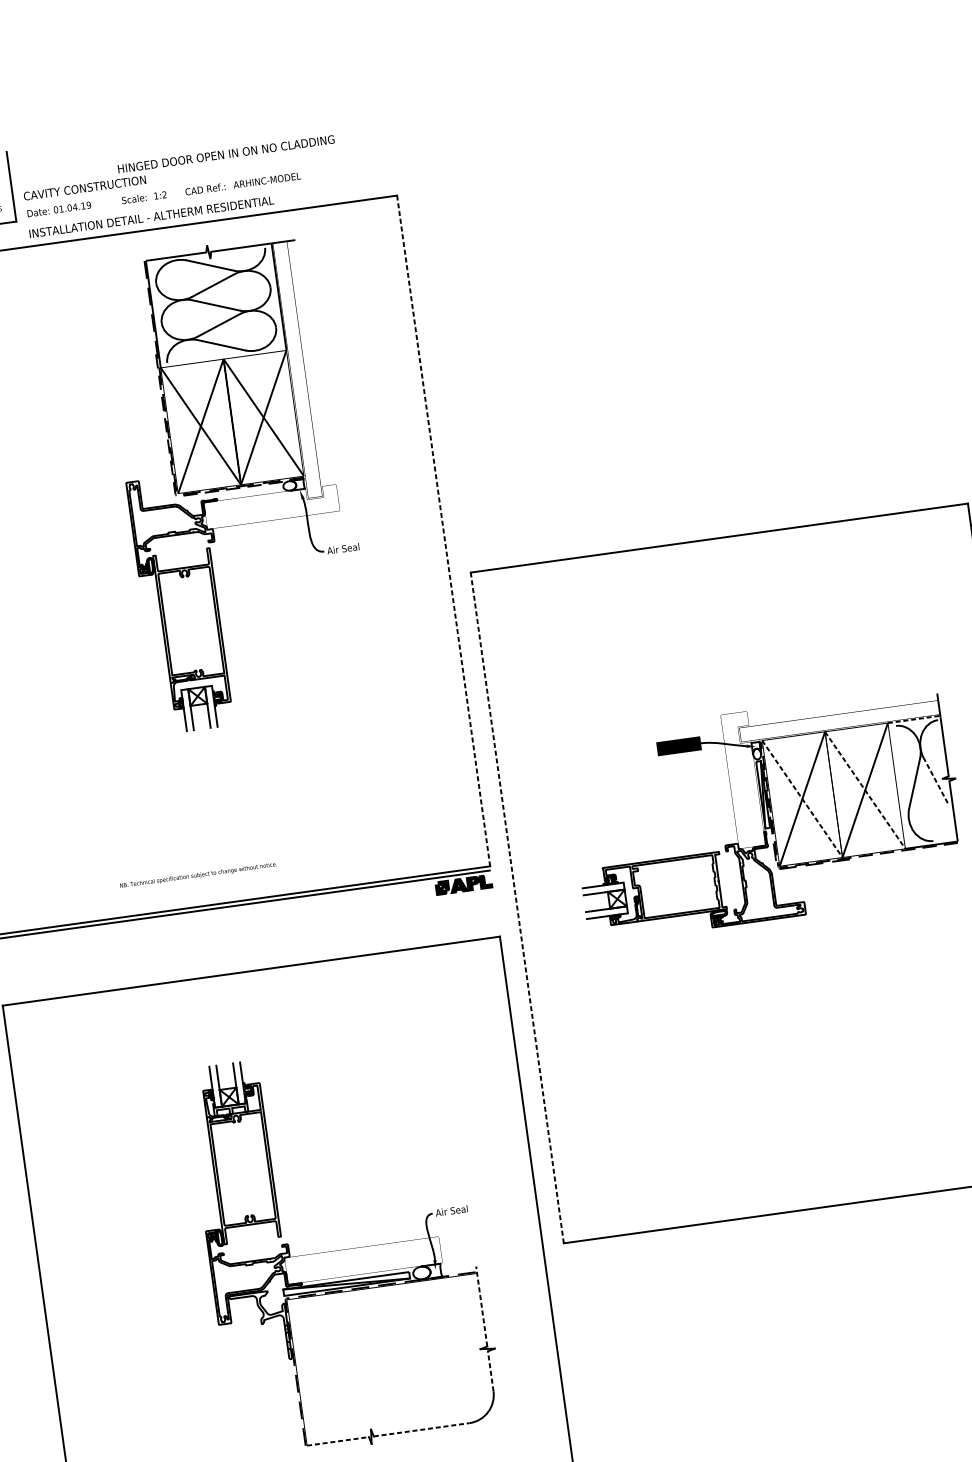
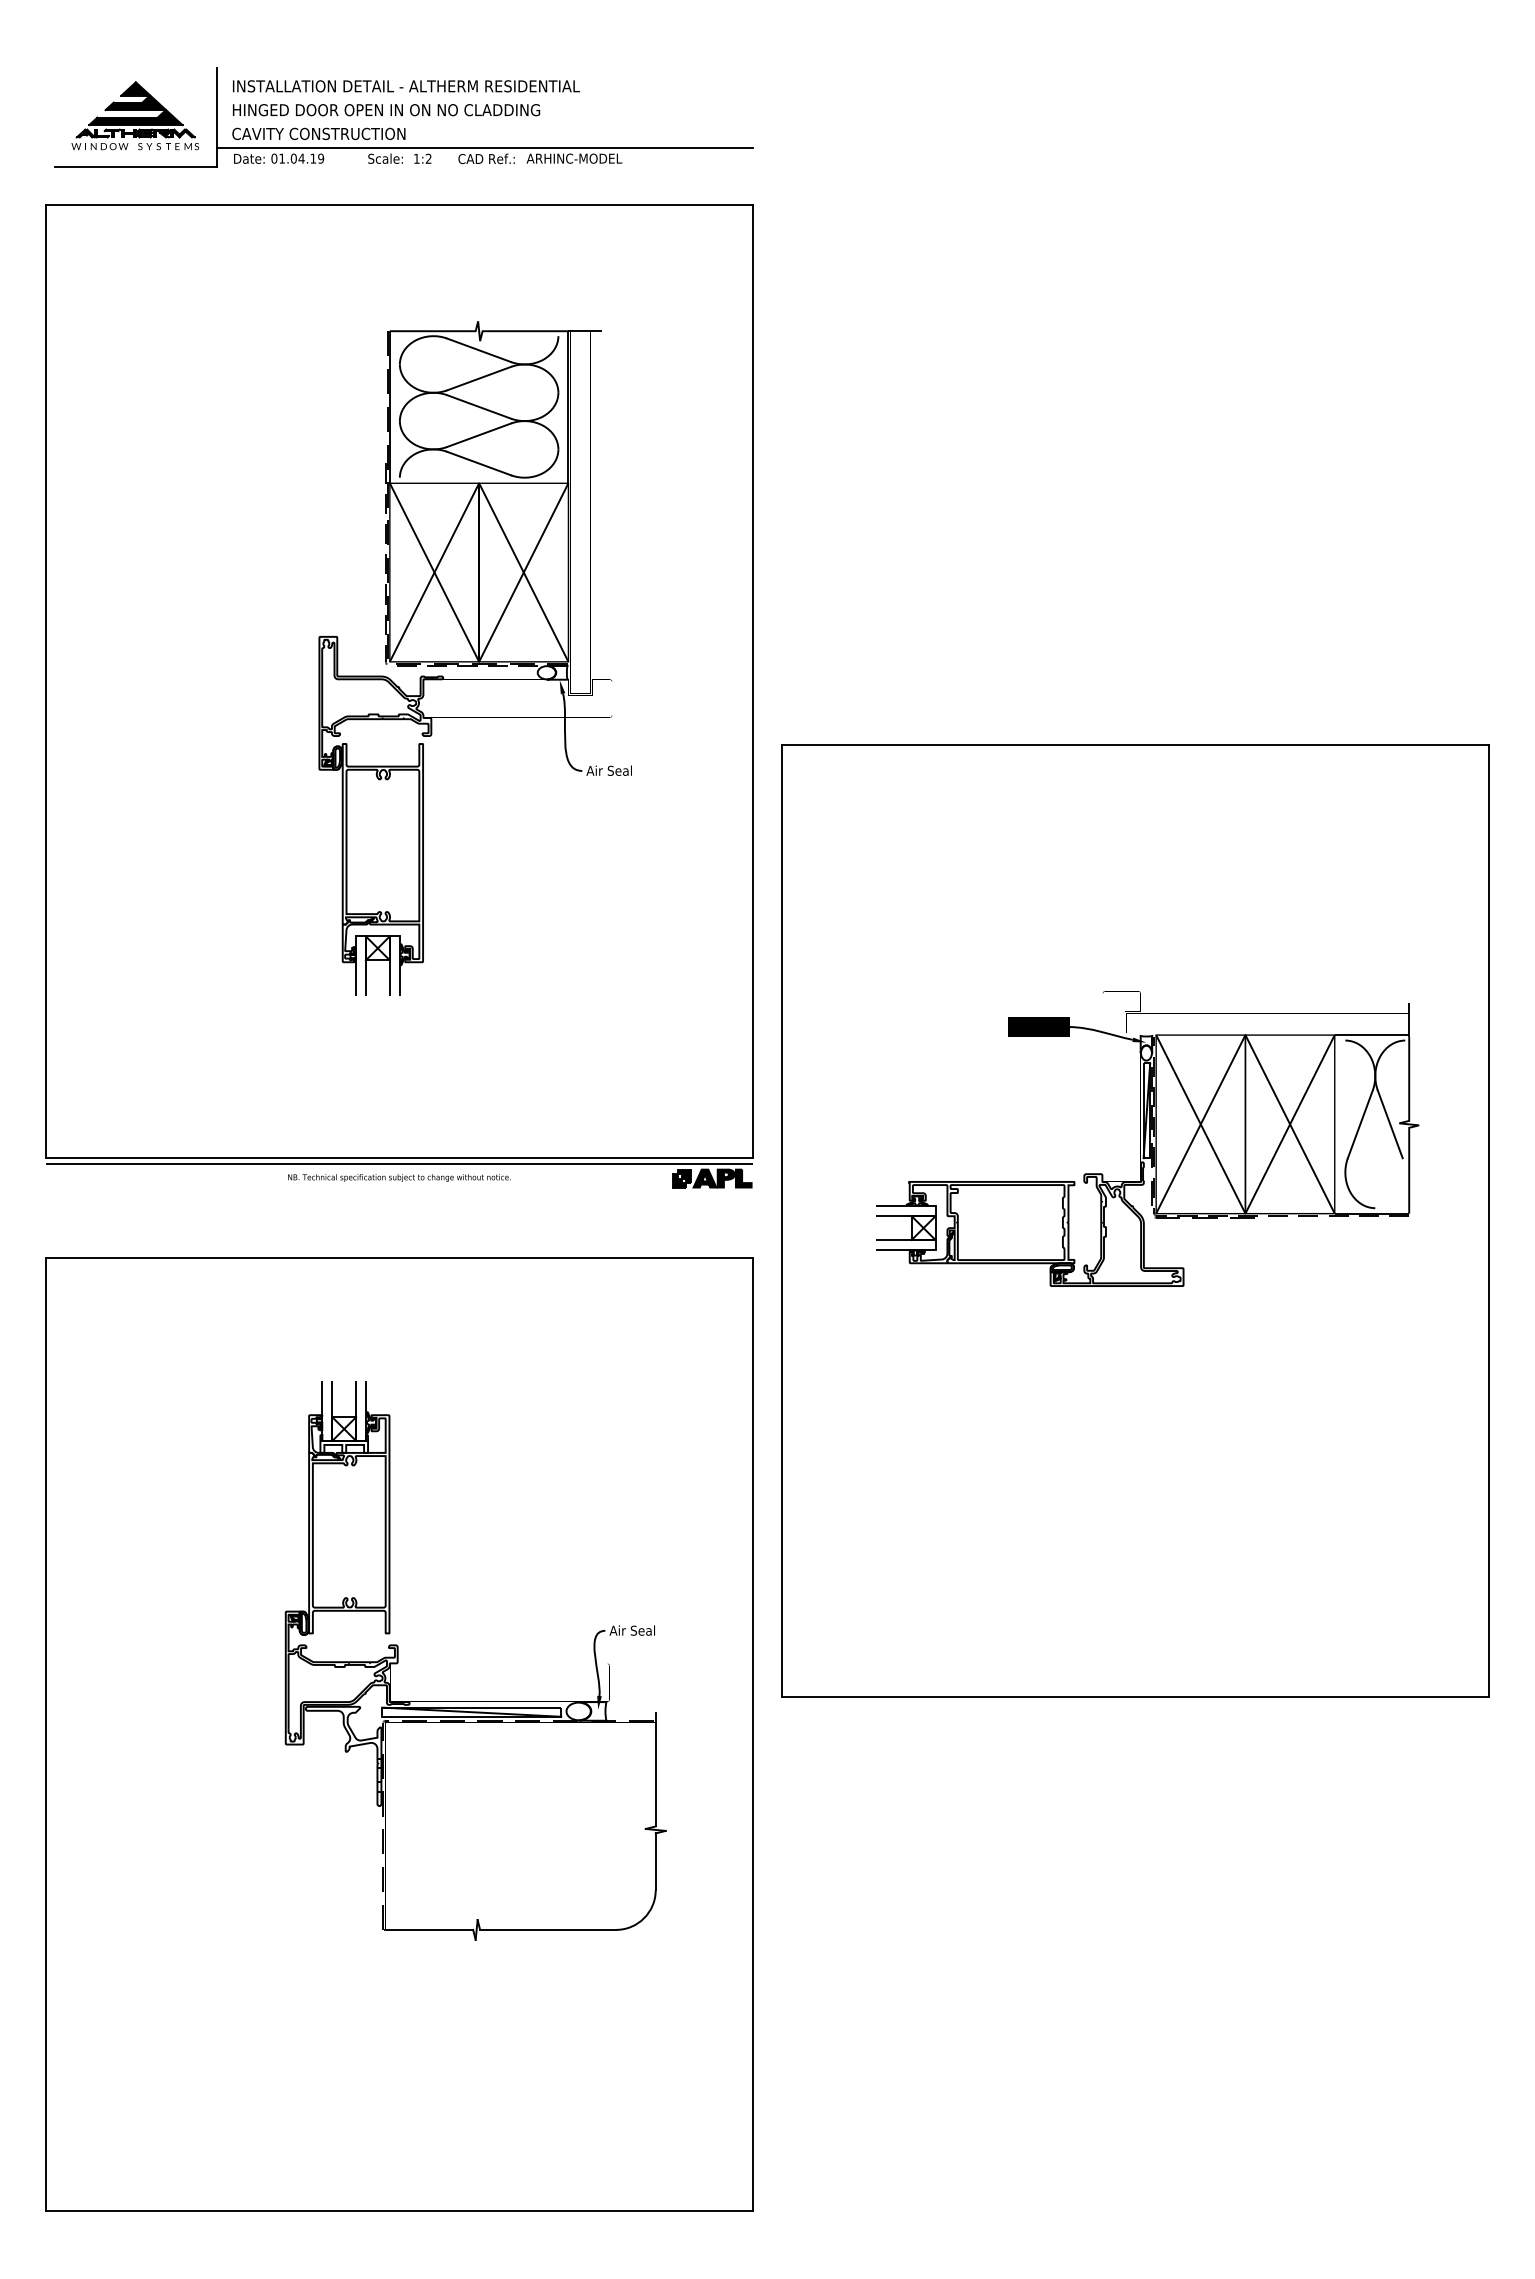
text: (226, 154) -> (386, 110), moved
line: (202, 182) -> (484, 148), added
text: (151, 217) -> (406, 86), moved
part: (237, 482) -> (474, 658), moved
line: (443, 530) -> (752, 680), dashed -> solid
line: (914, 719) -> (1372, 1035), dashed -> solid
line: (935, 779) -> (1390, 1123), dashed -> solid
line: (865, 790) -> (1290, 1124), dashed -> solid
line: (802, 799) -> (1200, 1124), dashed -> solid
text: (198, 875) -> (399, 1177), moved
line: (517, 908) -> (782, 1221), dashed -> solid
line: (481, 1306) -> (655, 1769), dashed -> solid
line: (490, 1371) -> (655, 1861), dashed -> solid
line: (421, 1429) -> (548, 1929), dashed -> solid
line: (338, 1441) -> (429, 1929), dashed -> solid

